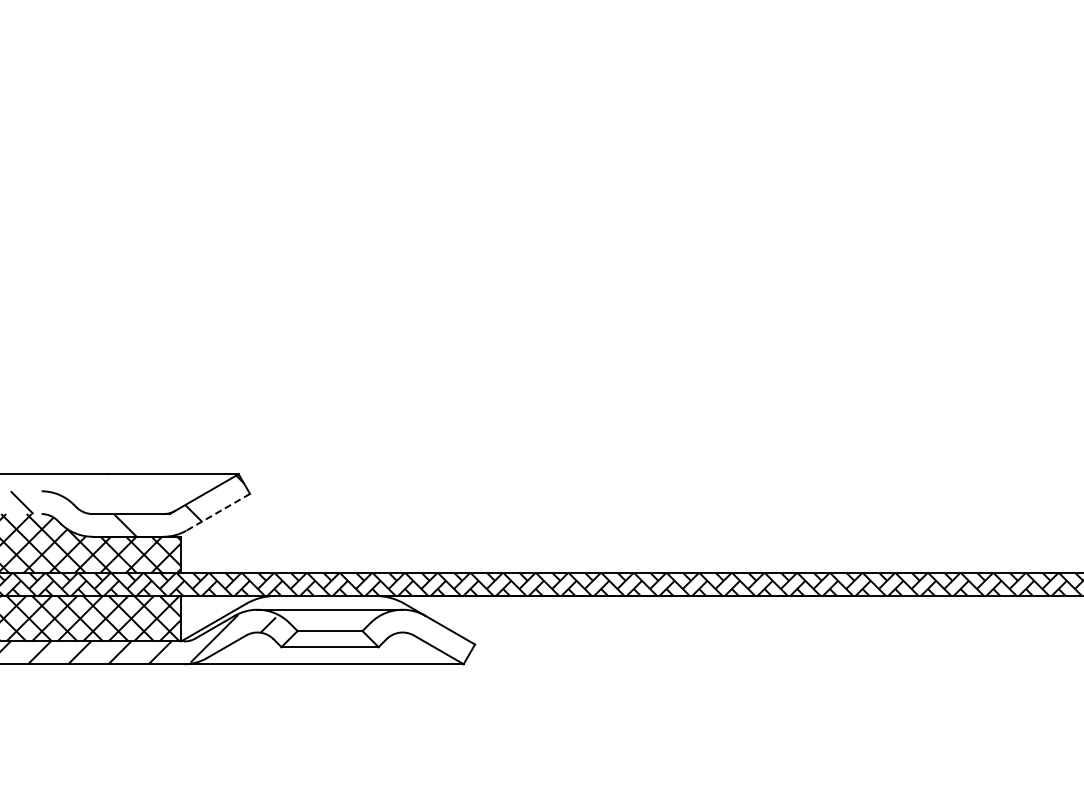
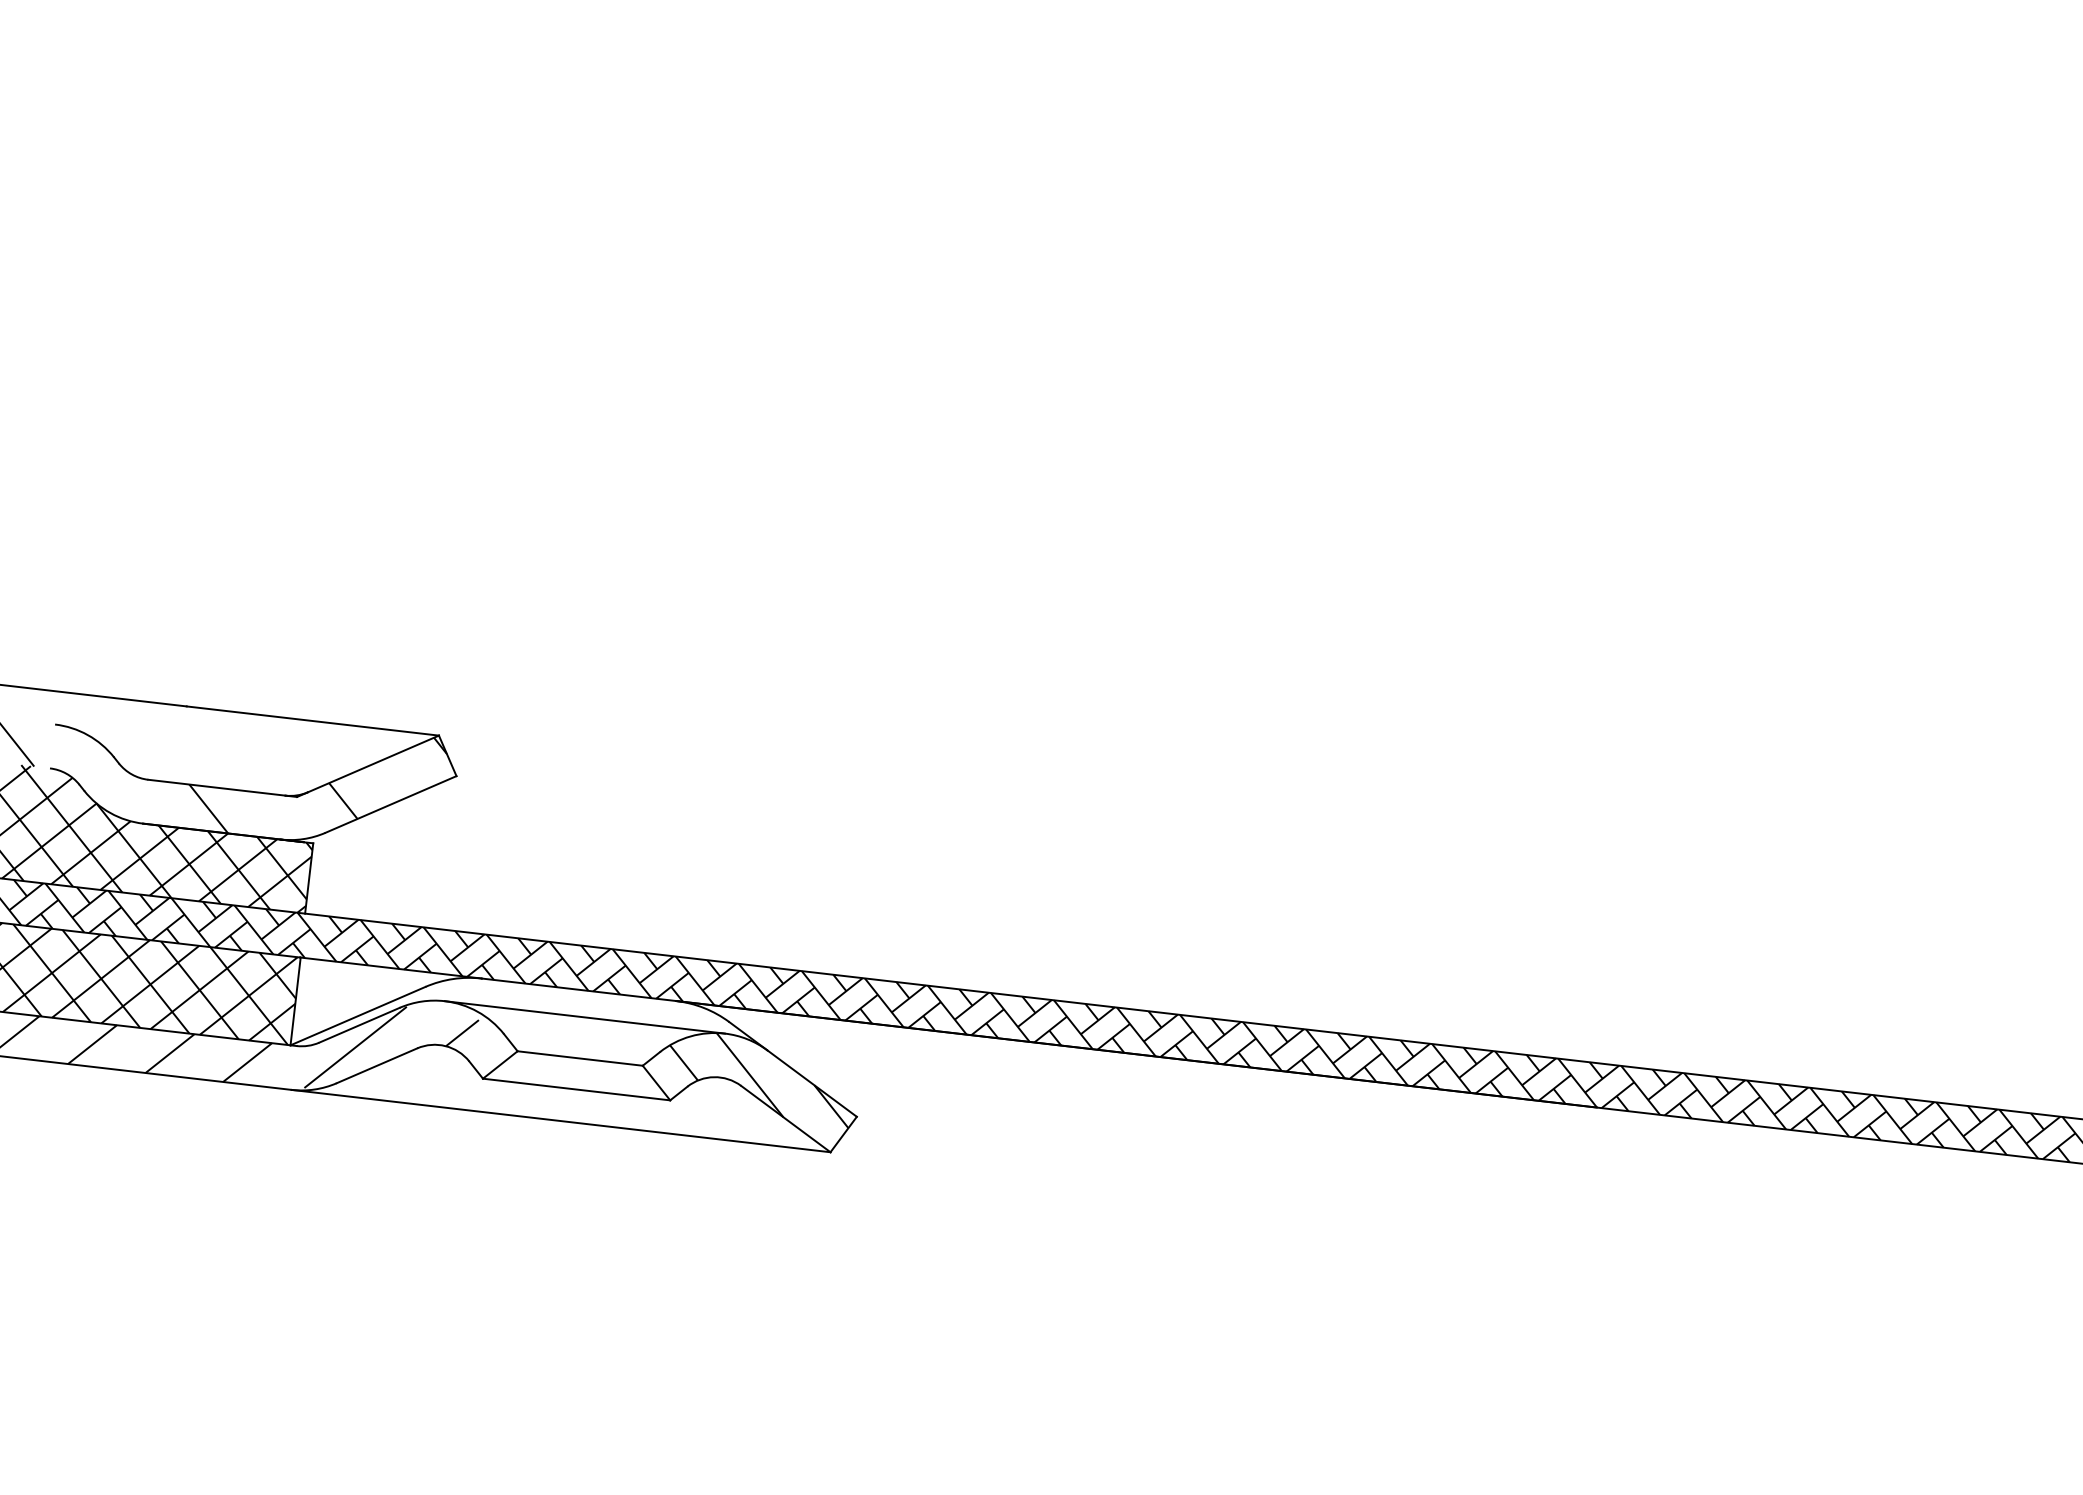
line: (218, 512) -> (391, 804), dashed -> solid
hatch: (423, 629) -> (760, 1076), added

